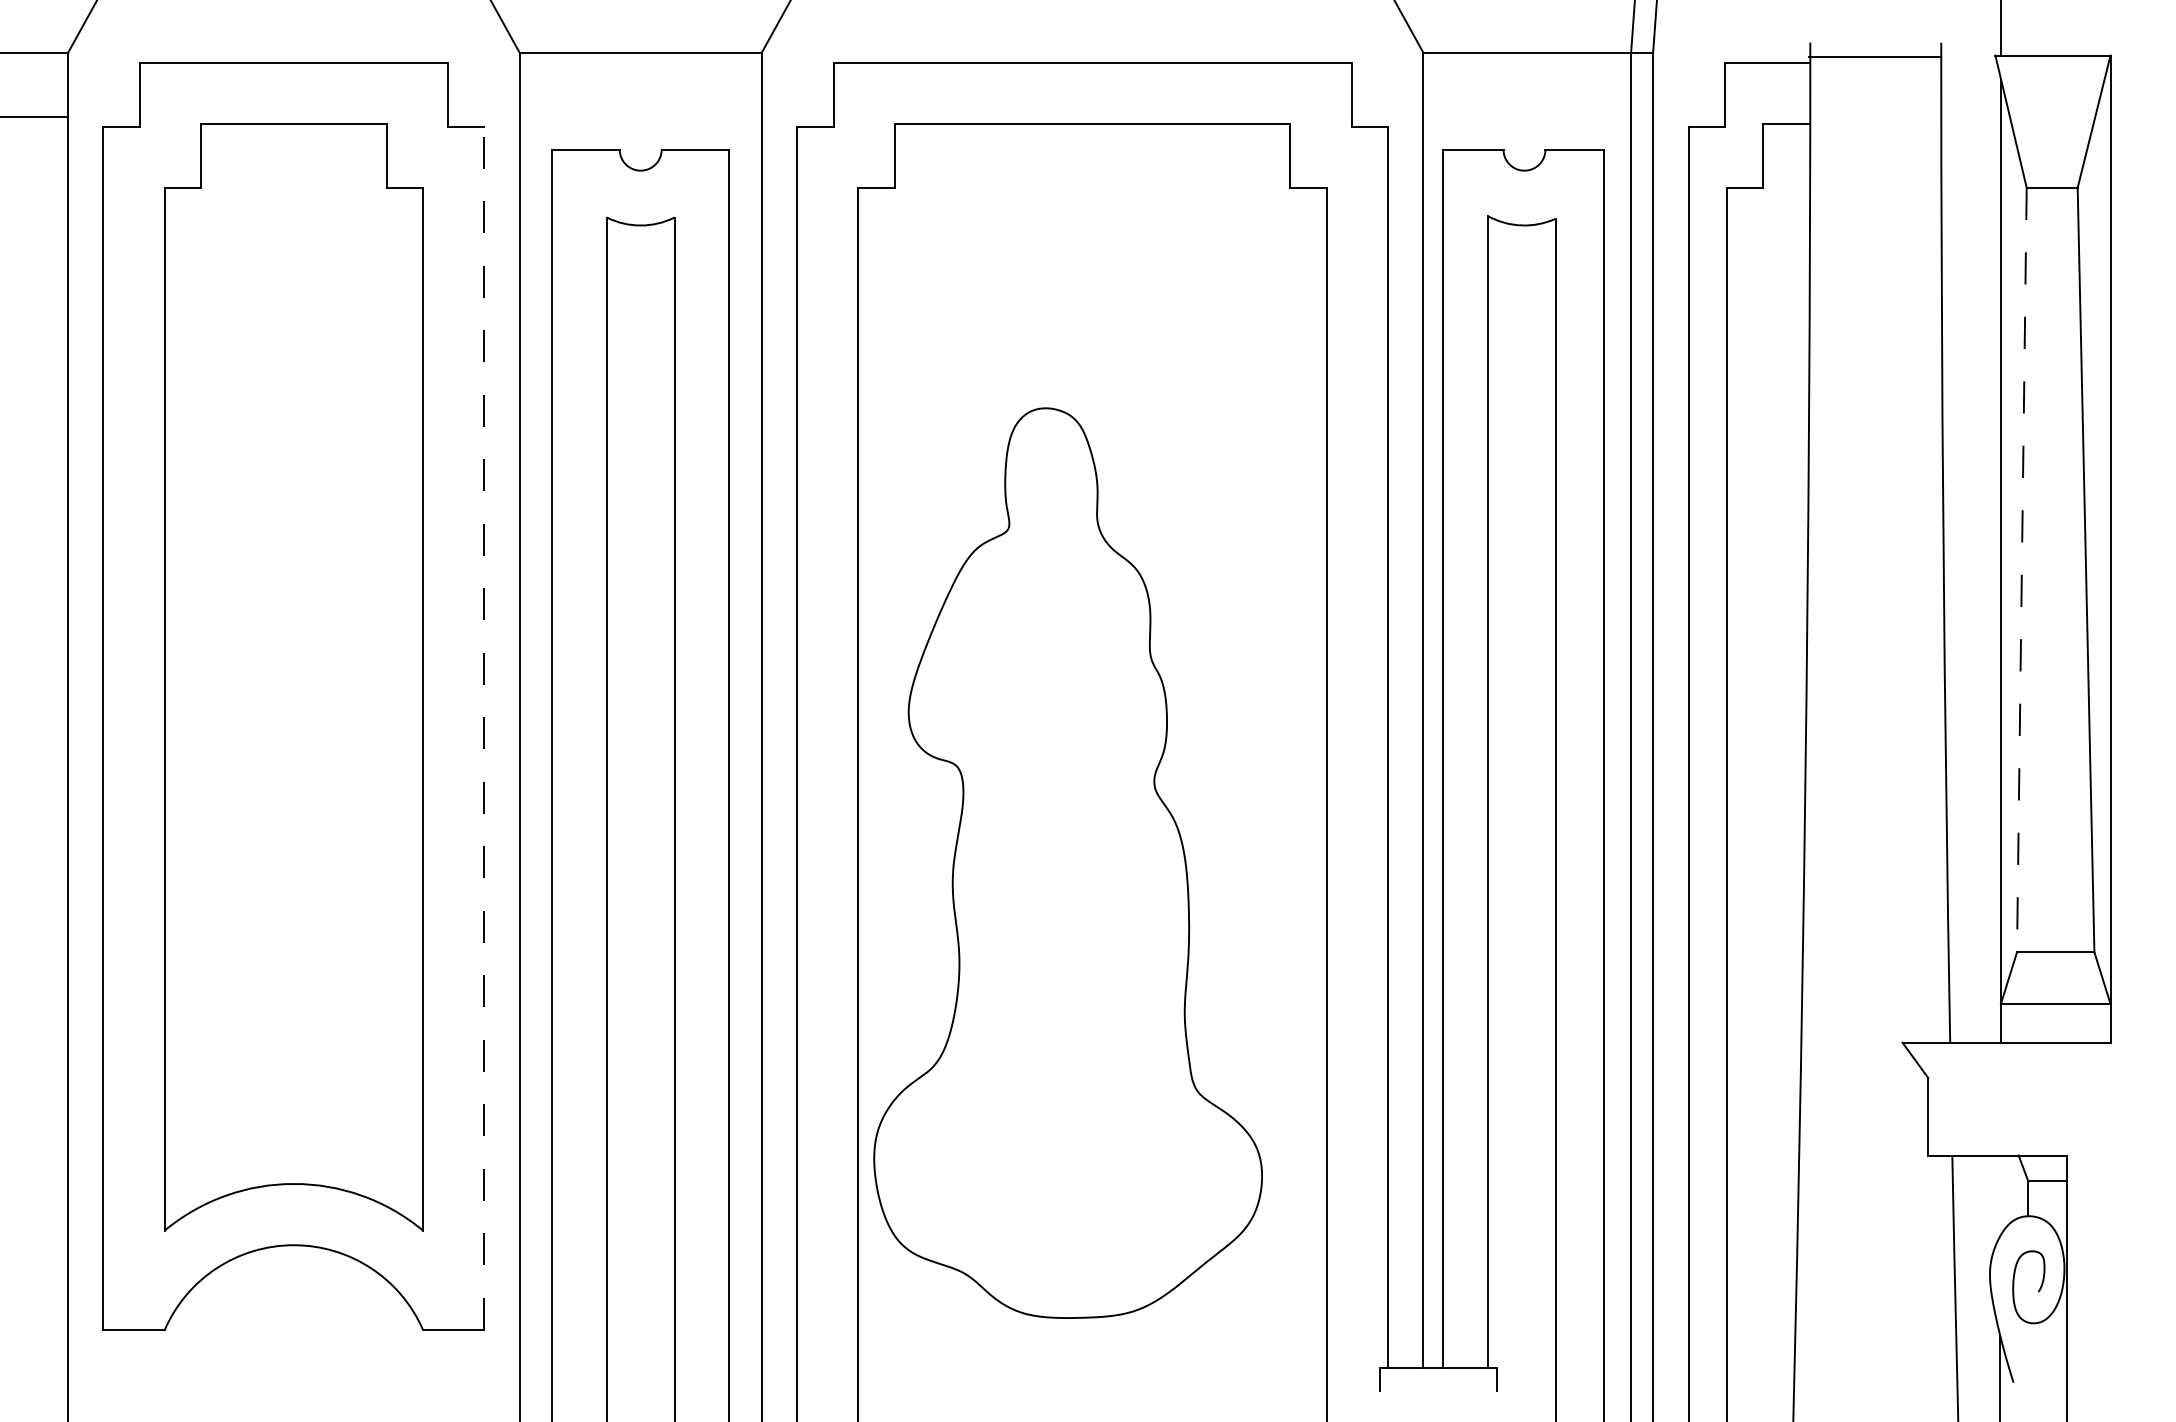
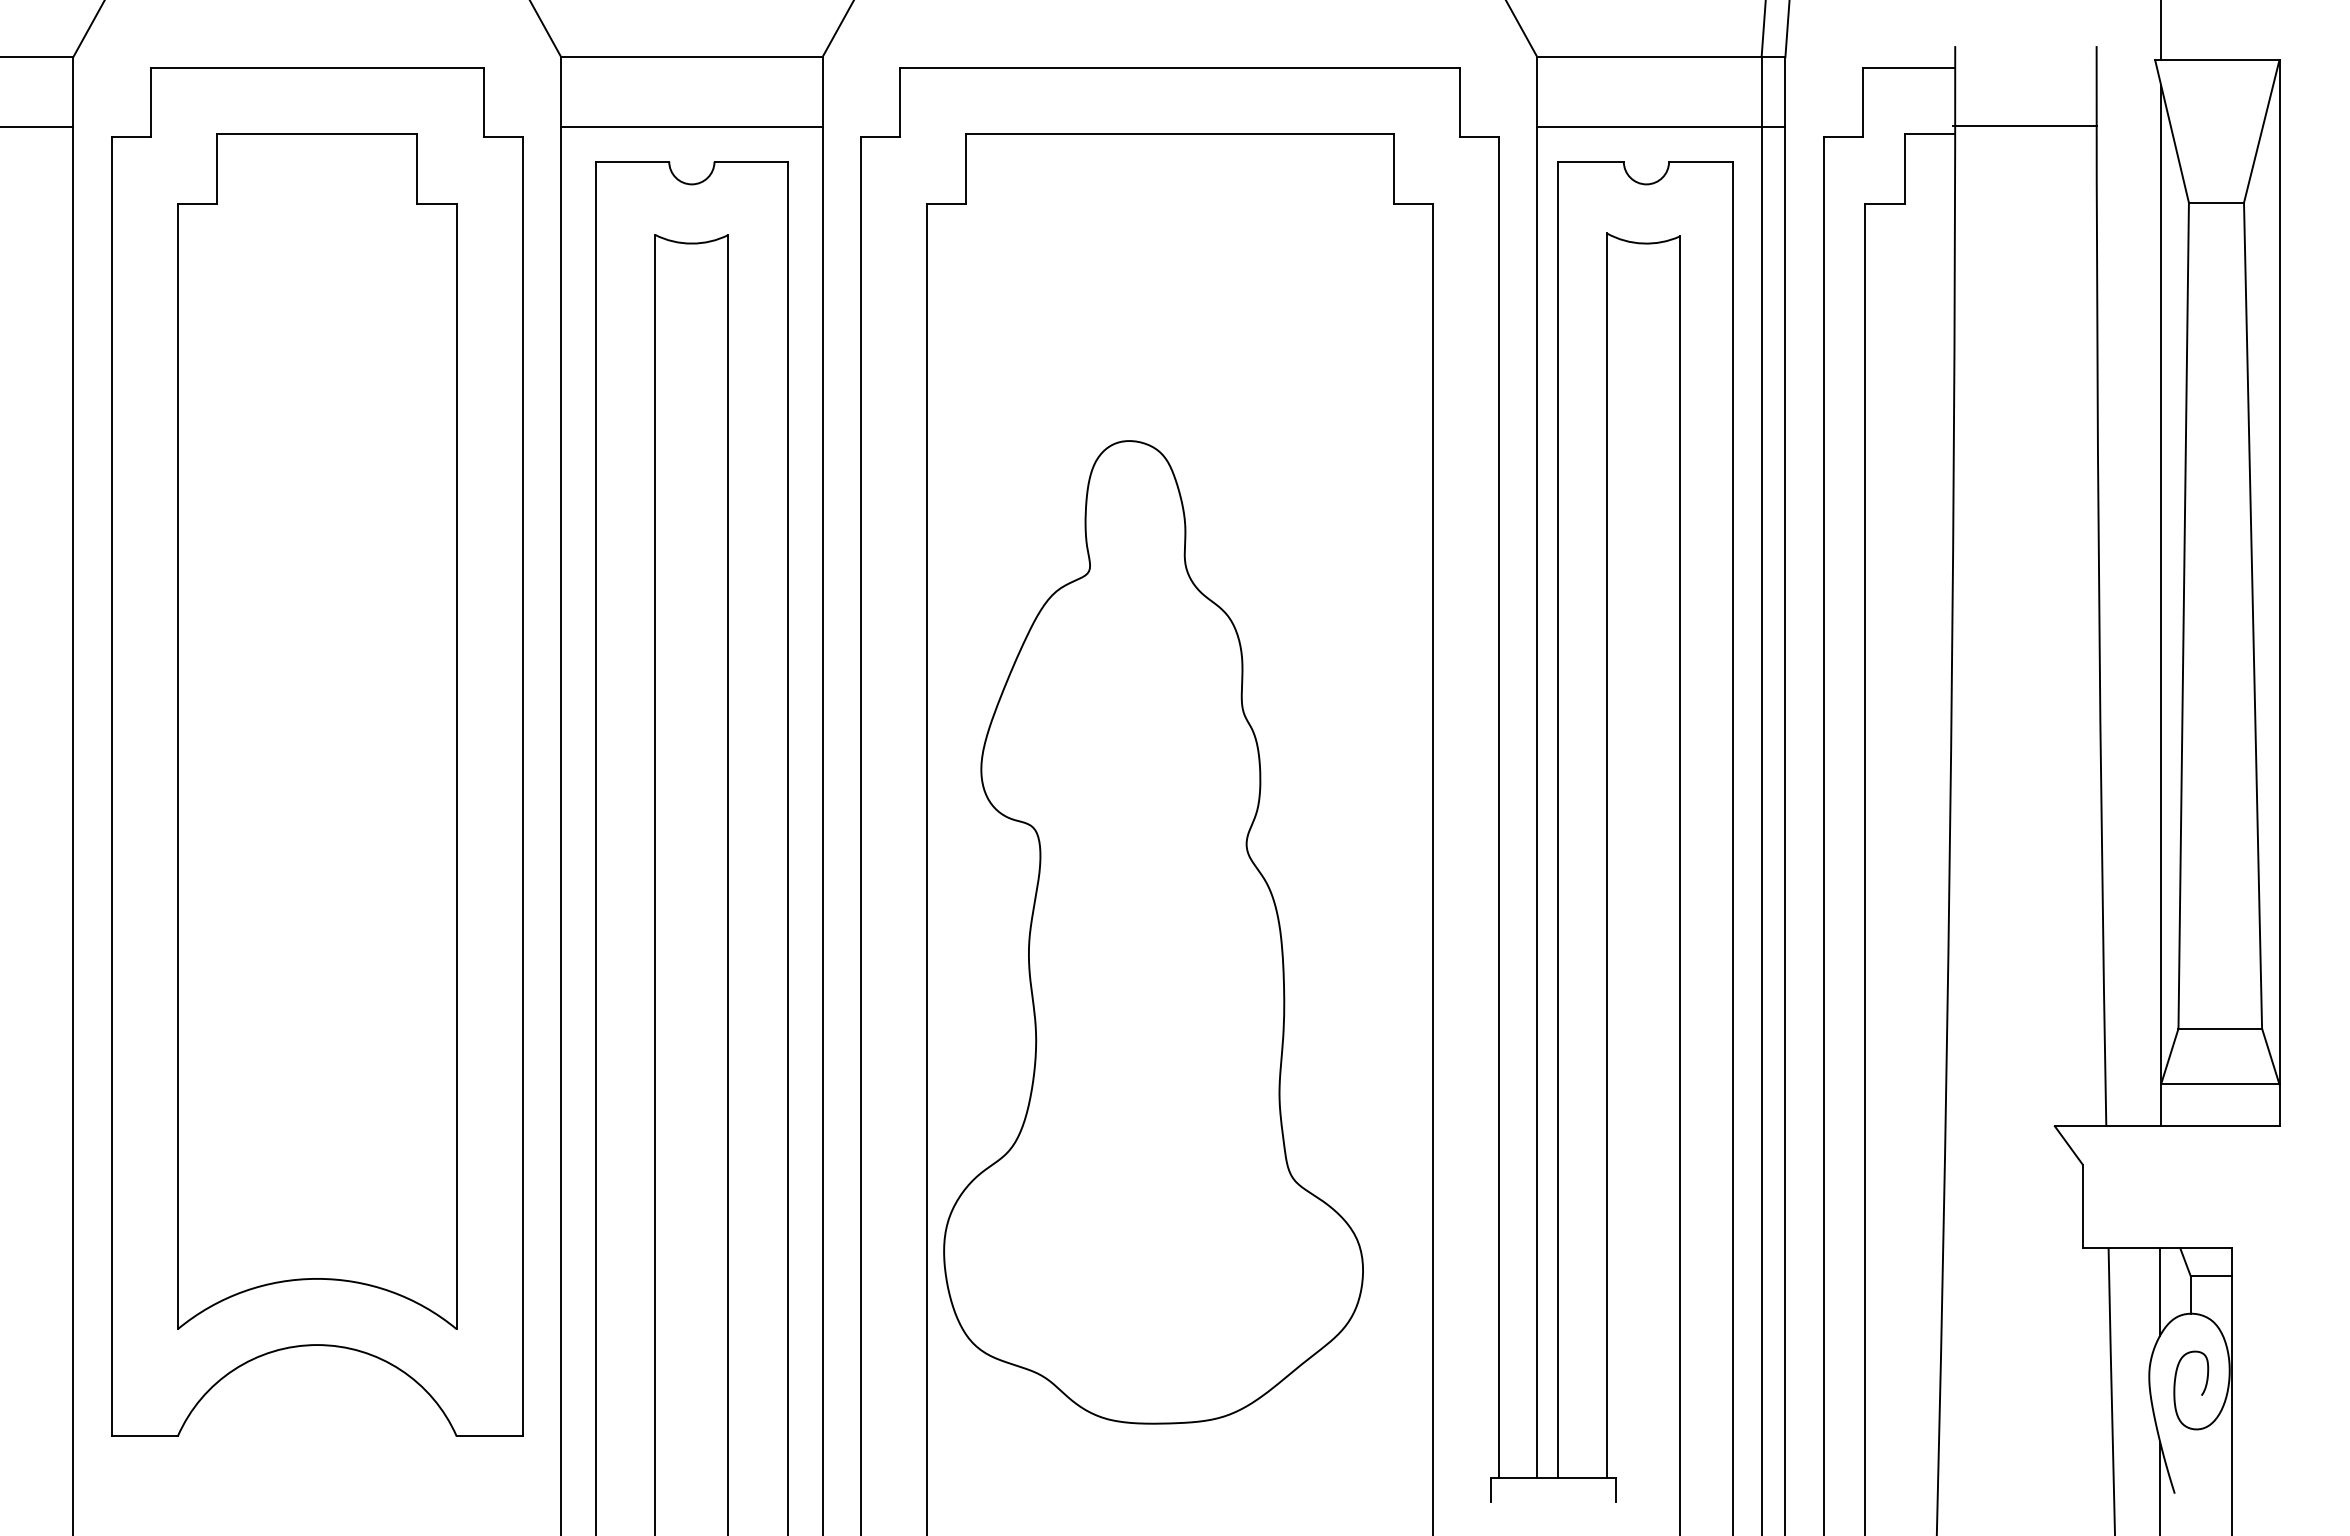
line: (1874, 56) -> (2024, 126), moved
line: (640, 117) -> (691, 126), added
line: (1538, 117) -> (1661, 126), added
line: (2021, 569) -> (2183, 615), dashed -> solid
line: (483, 728) -> (522, 786), dashed -> solid
line: (2000, 1195) -> (2160, 1291), added

